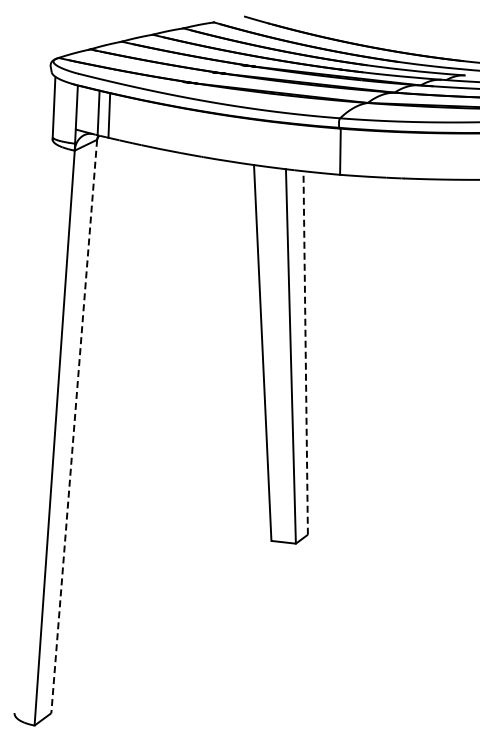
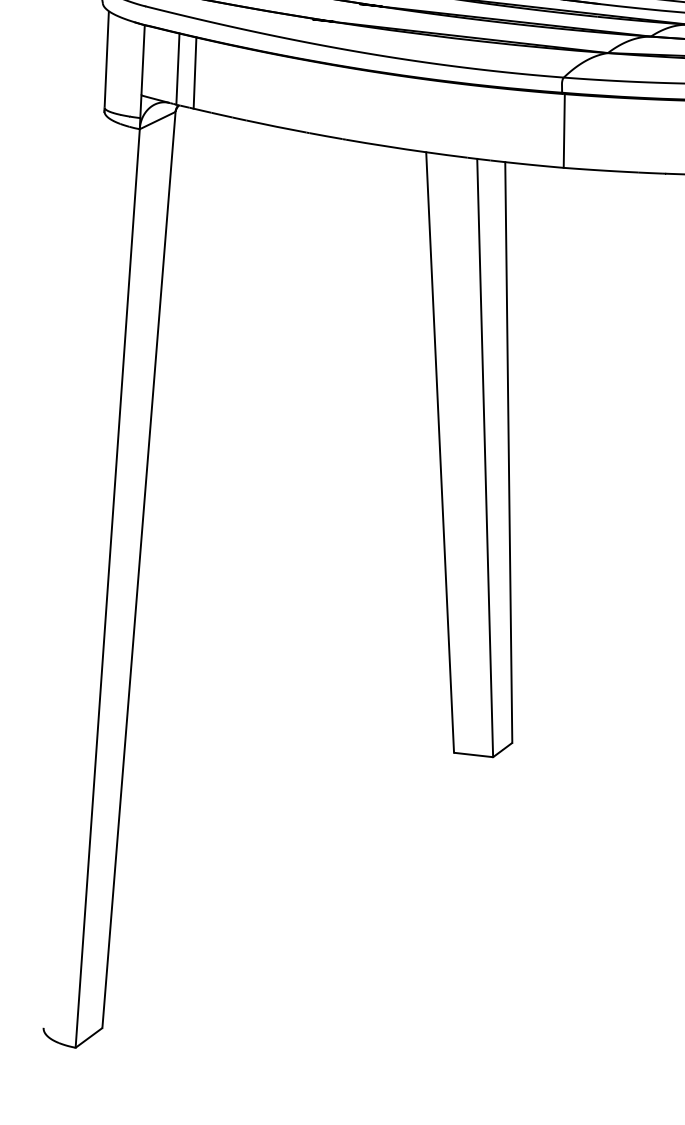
line: (305, 353) -> (508, 453), dashed -> solid
line: (74, 426) -> (139, 569), dashed -> solid

